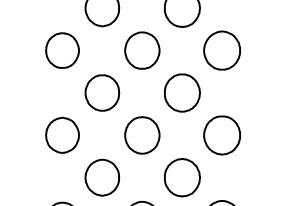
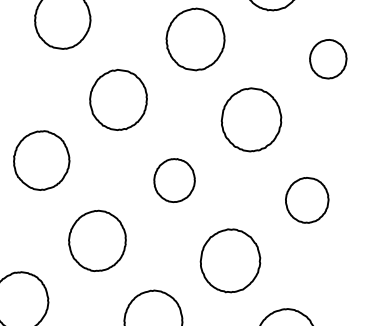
part: (221, 50) -> (327, 58), size x0.6
part: (142, 135) -> (174, 180), size x0.7
part: (221, 135) -> (306, 200), size x0.7

